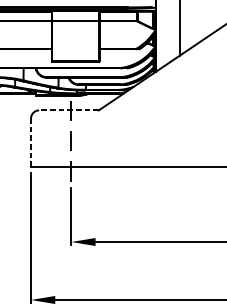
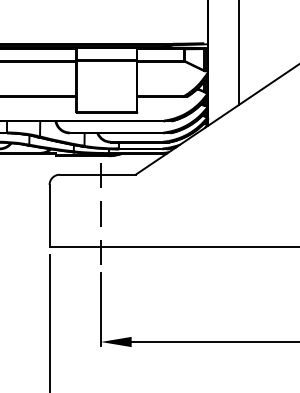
line: (68, 110) -> (97, 174), dashed -> solid
line: (30, 142) -> (49, 215), dashed -> solid

